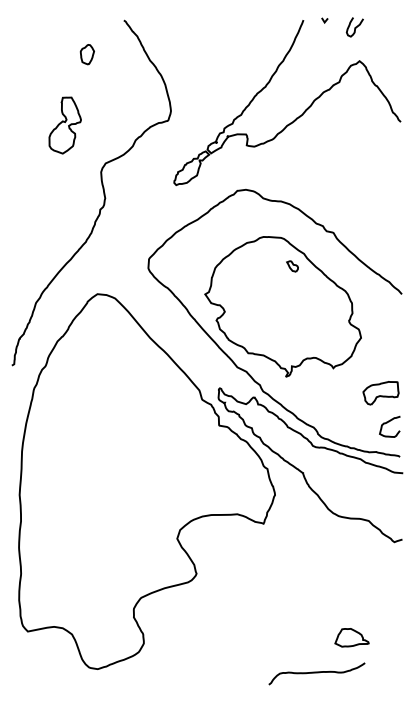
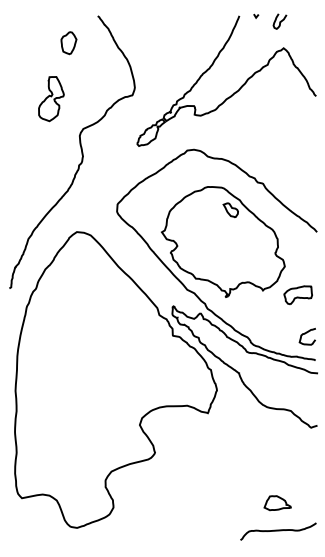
part: (87, 54) -> (69, 43), size x1.43
part: (292, 266) -> (230, 210), size x1.67
part: (380, 393) -> (297, 295), moved
curve: (316, 673) -> (278, 531), moved

